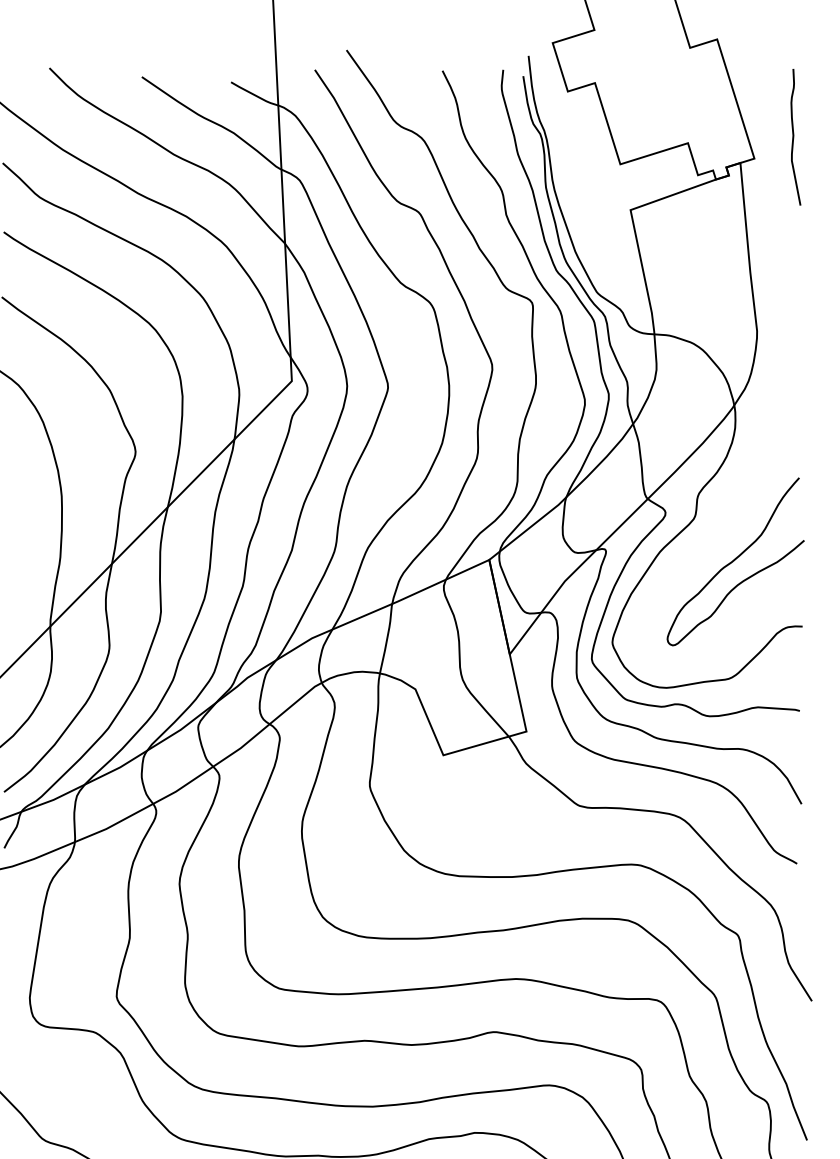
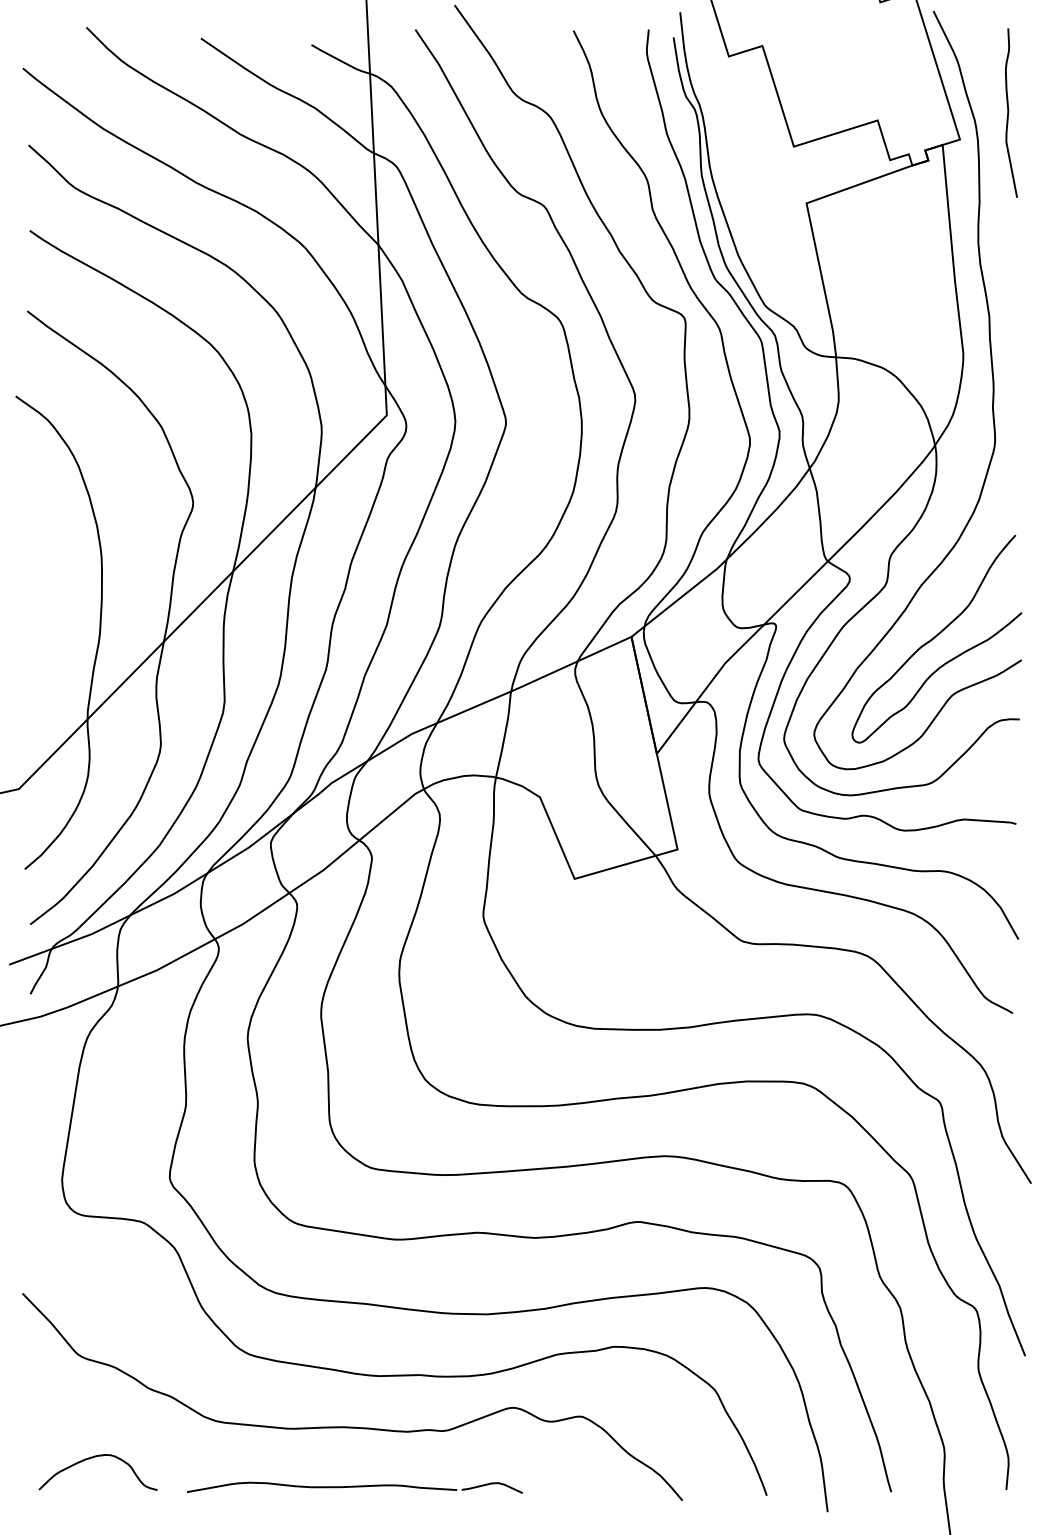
curve: (780, 361) -> (992, 390), added

